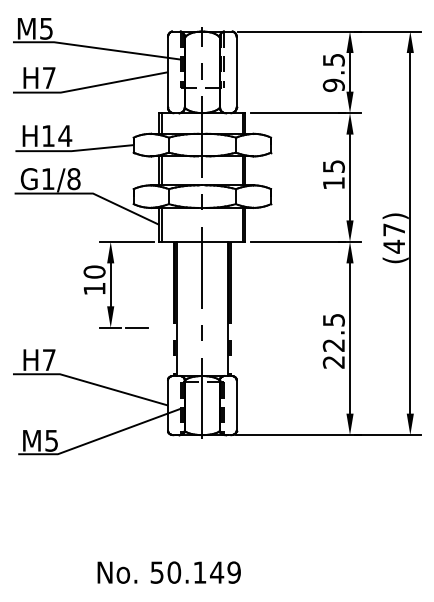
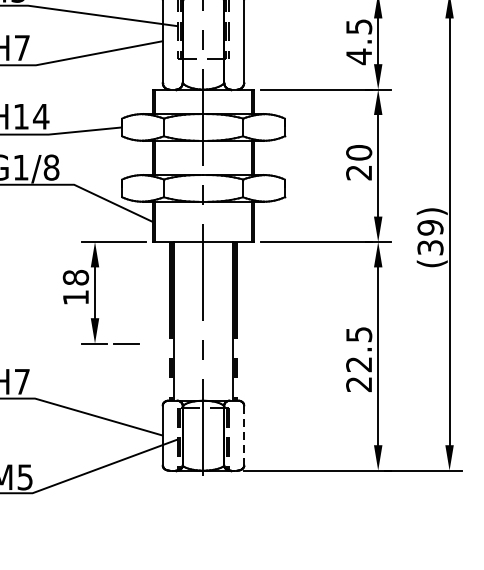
text: (333, 85) -> (358, 56), 9.5 -> 4.5
text: (333, 174) -> (358, 162), 15 -> 20
text: (394, 238) -> (430, 237), (47) -> (39)
text: (94, 271) -> (75, 277), 10 -> 18
line: (236, 406) -> (243, 436), solid -> dashed

